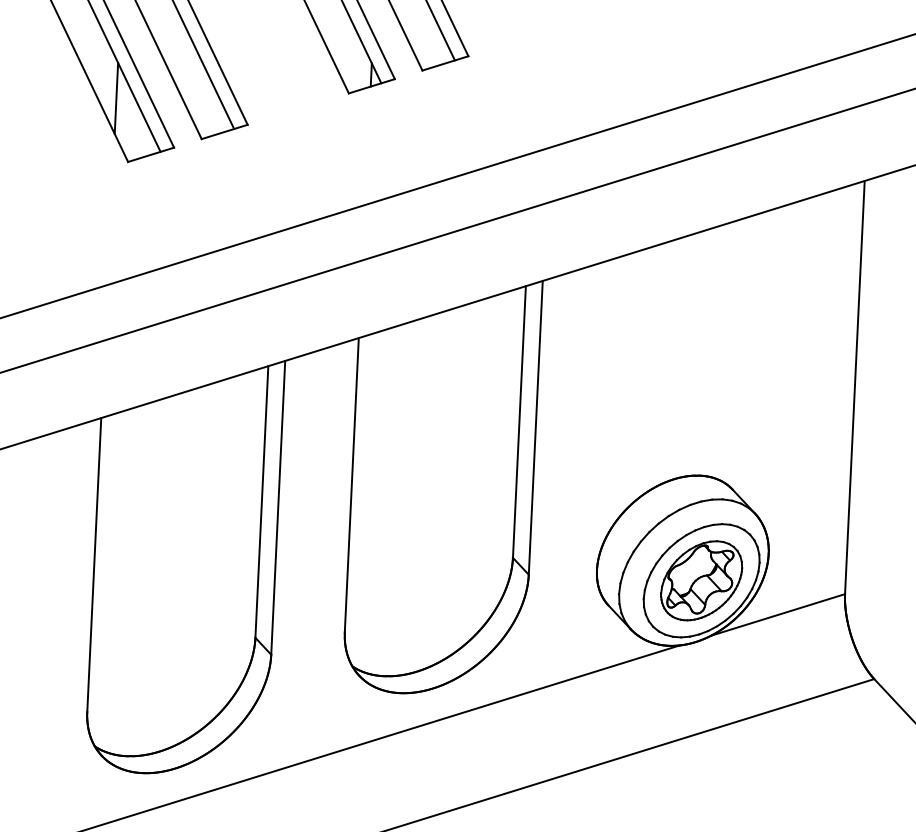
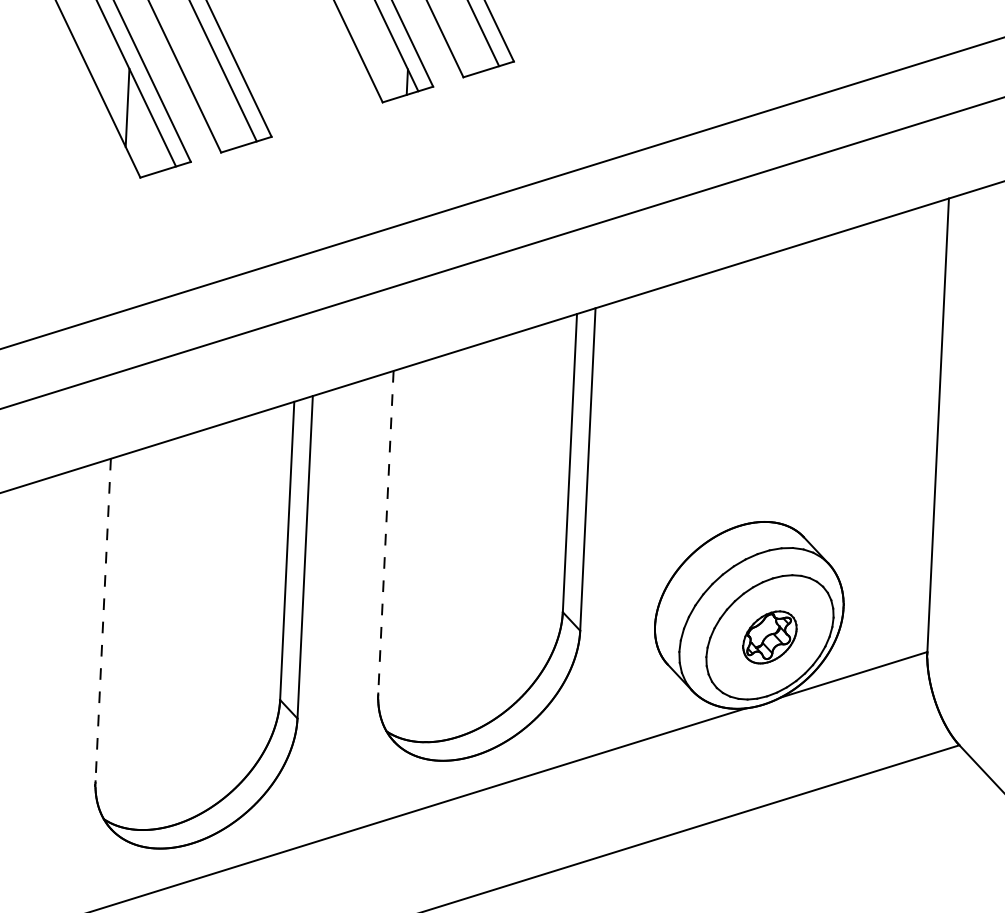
line: (351, 485) -> (385, 532), solid -> dashed
line: (94, 565) -> (103, 620), solid -> dashed
part: (701, 580) -> (769, 637), size x0.6

